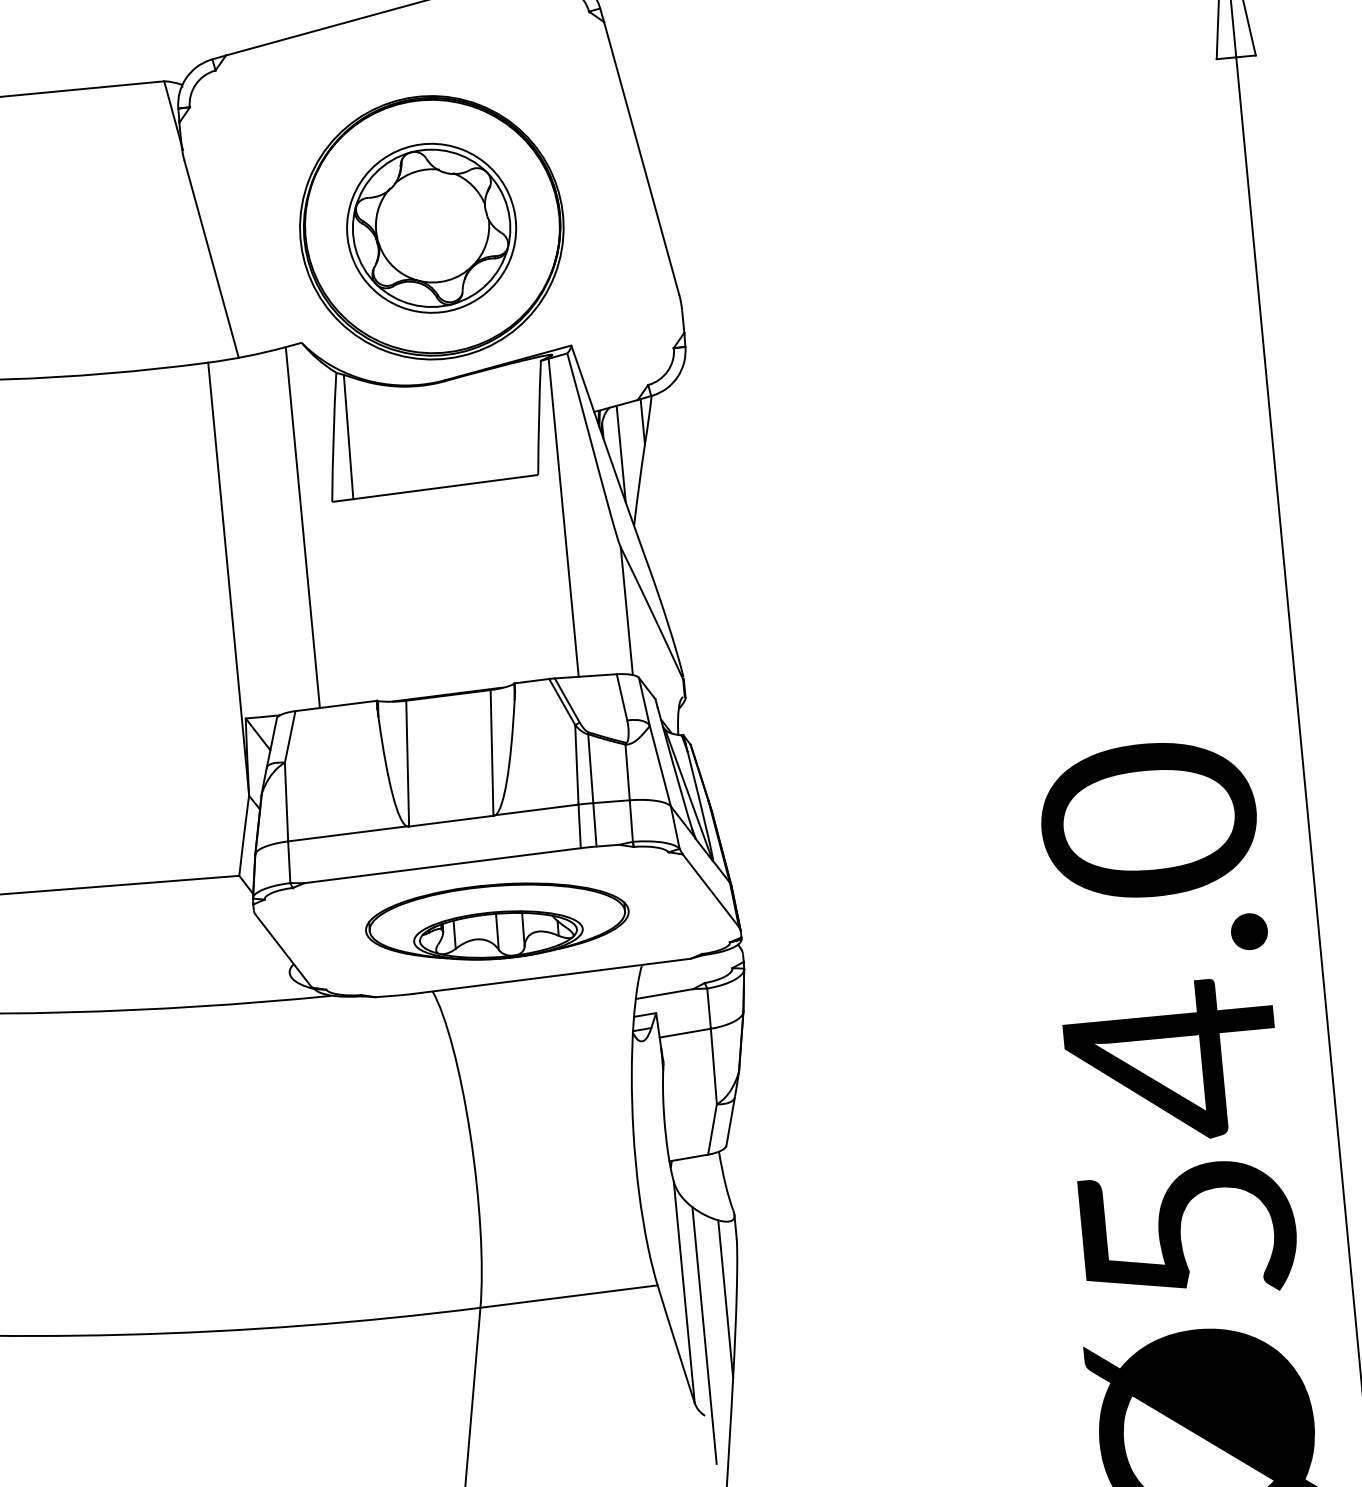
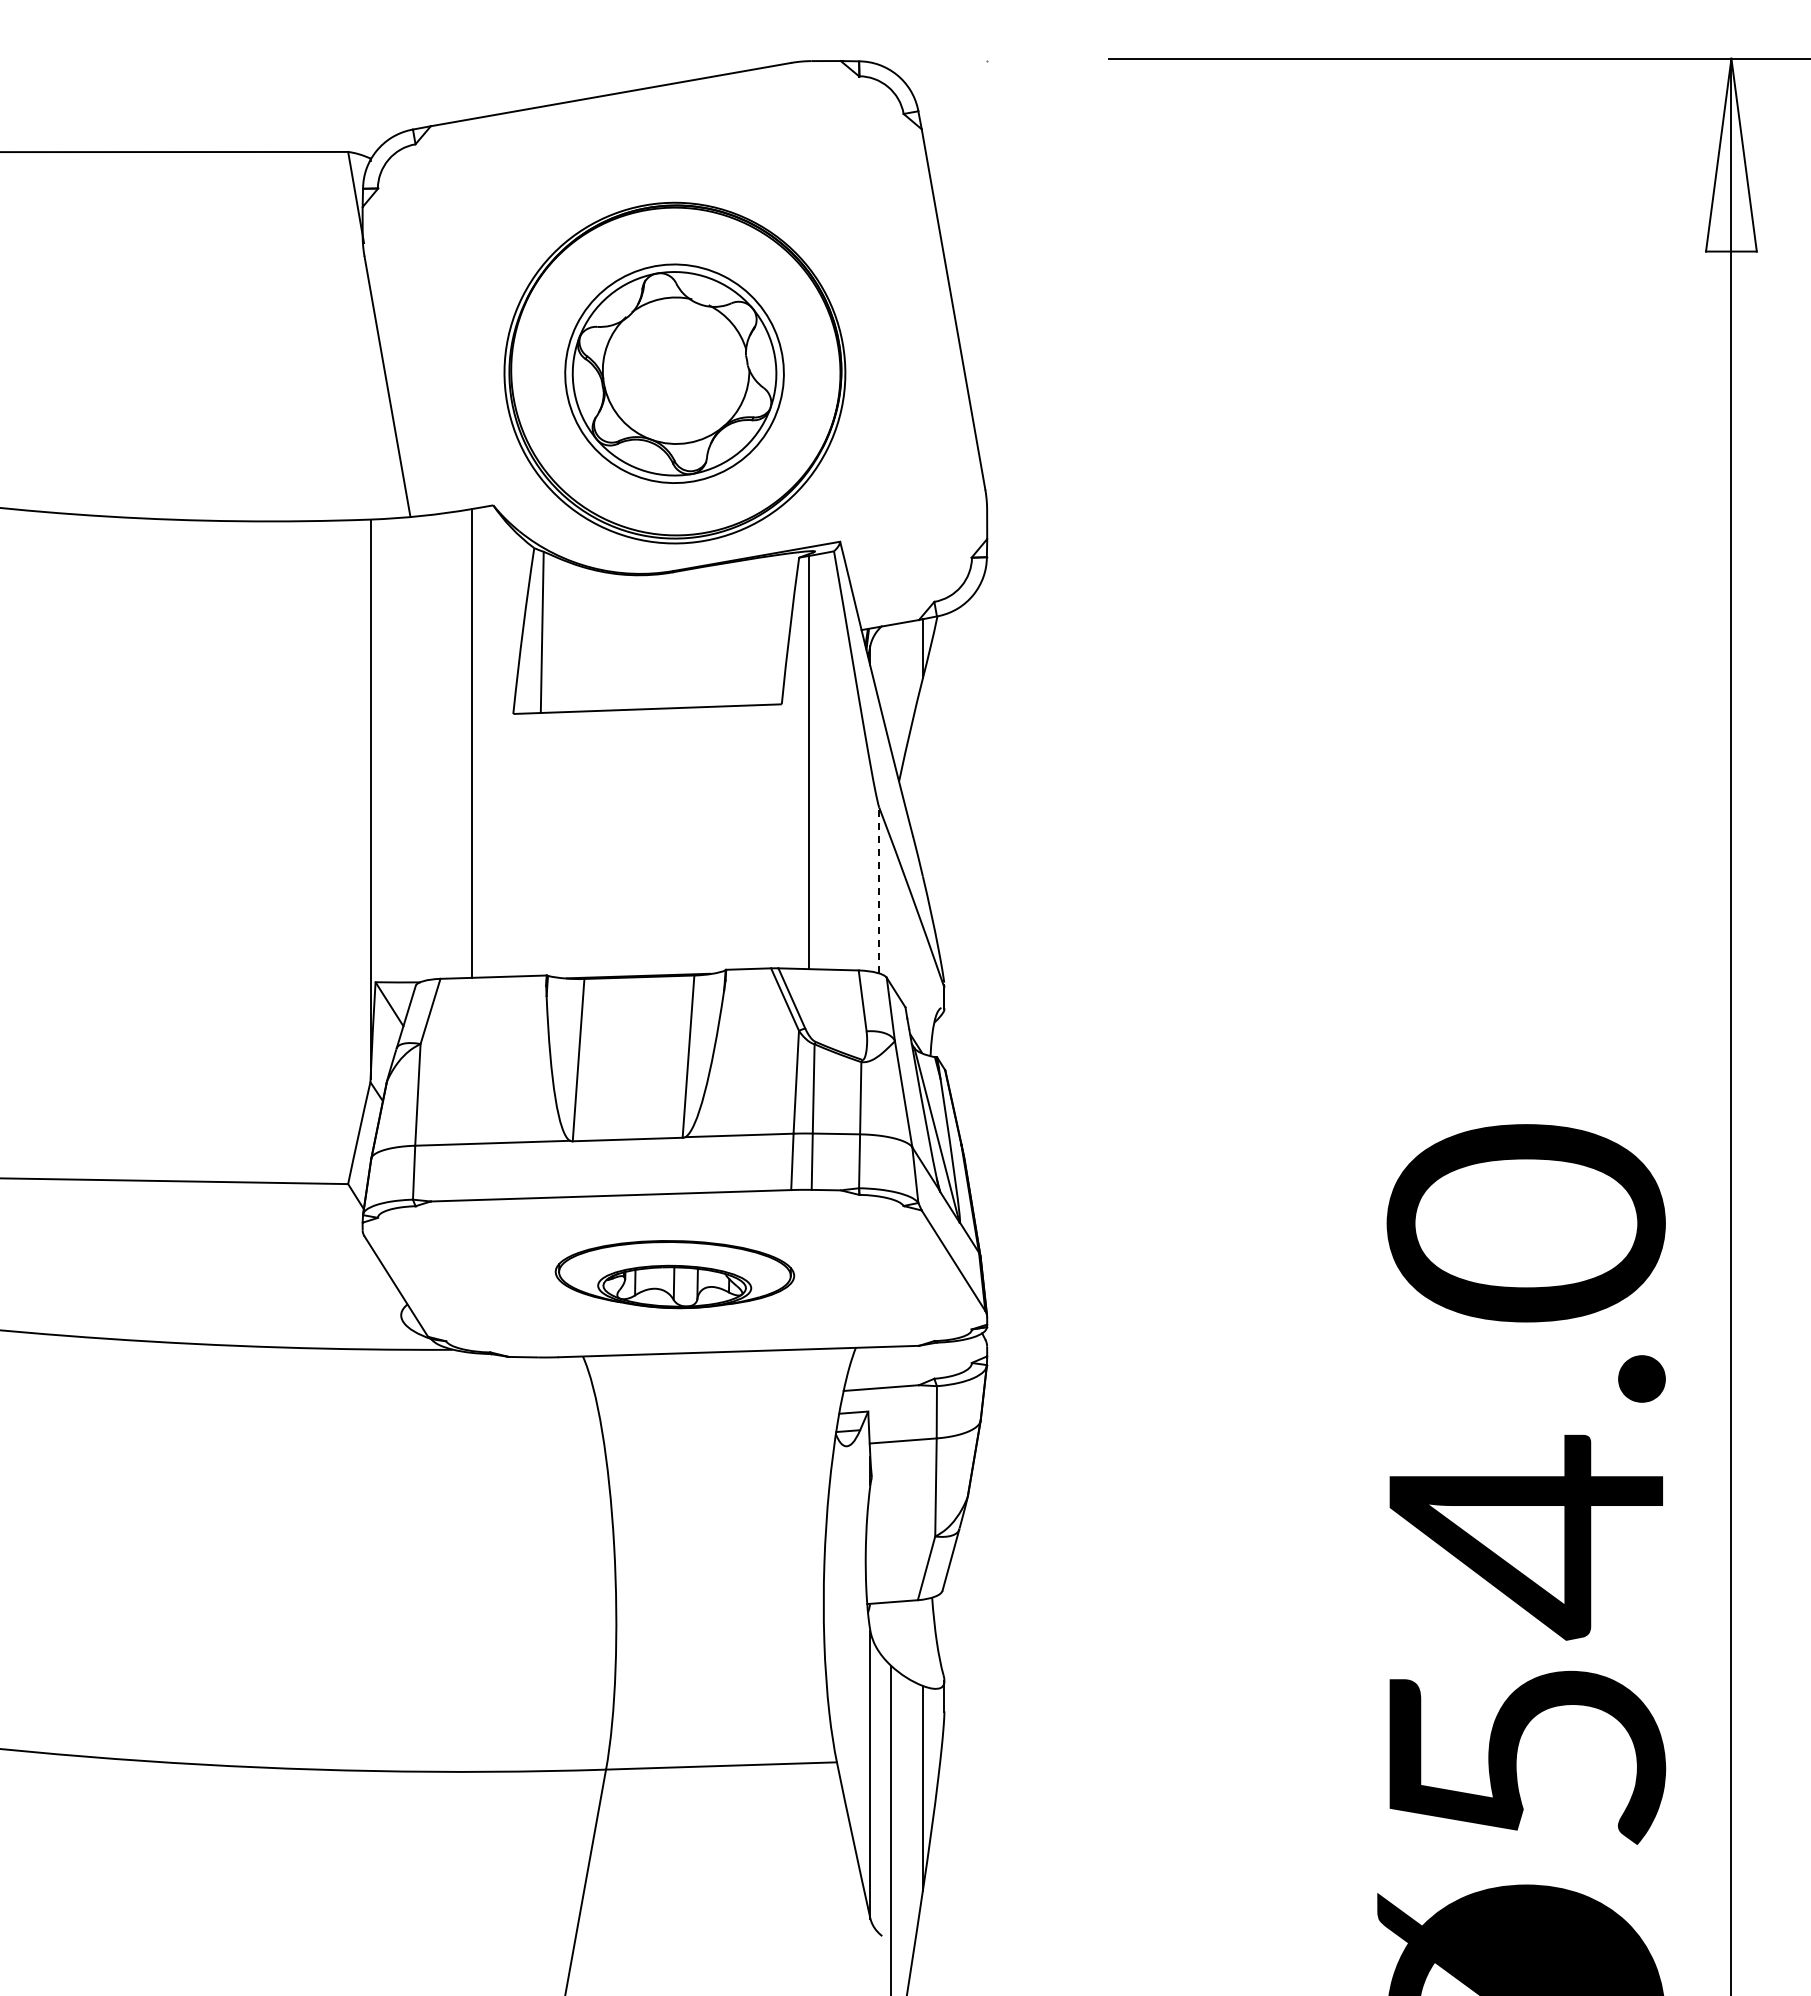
line: (621, 454) -> (891, 687), removed
line: (626, 611) -> (879, 890), solid -> dashed
part: (497, 921) -> (674, 1274), size x0.7

